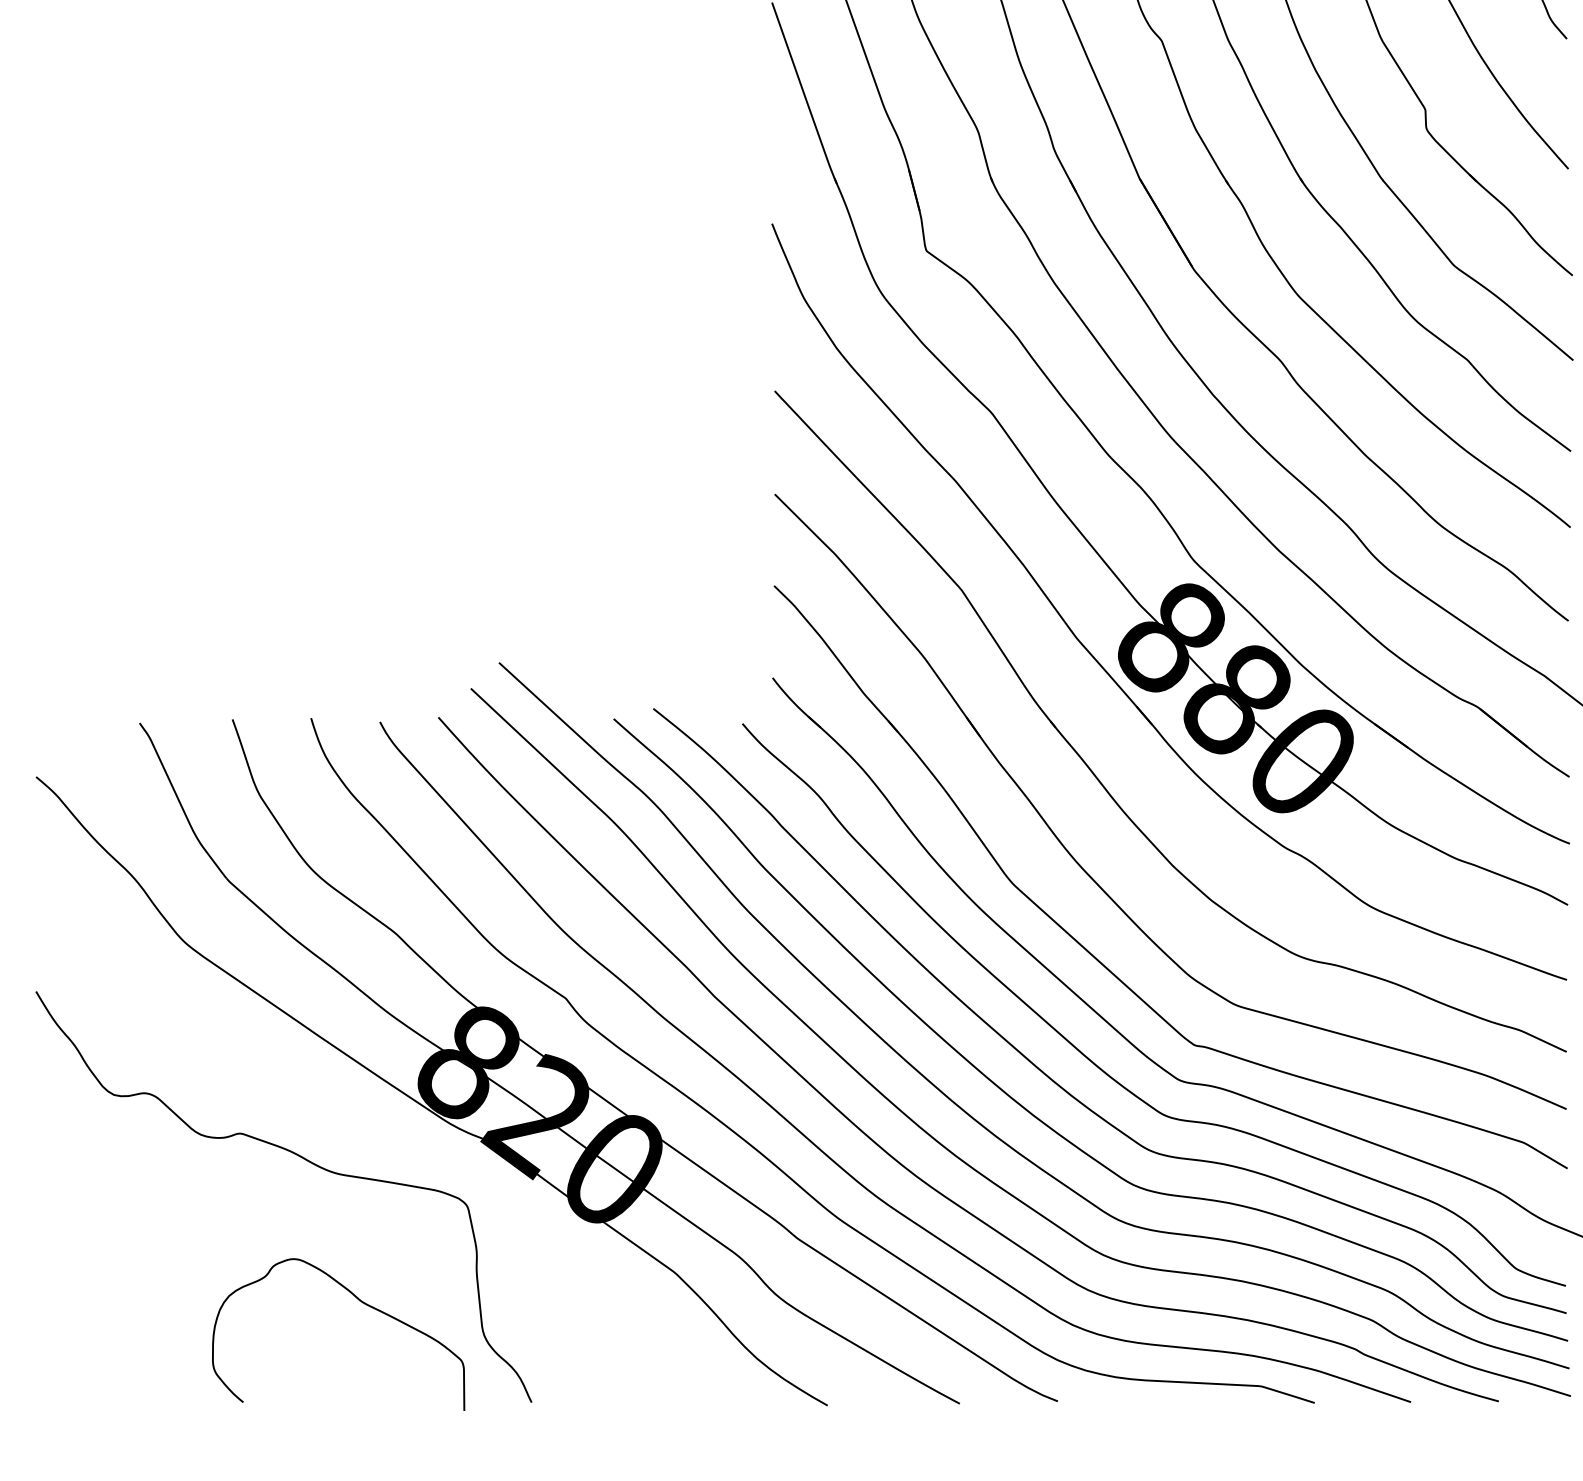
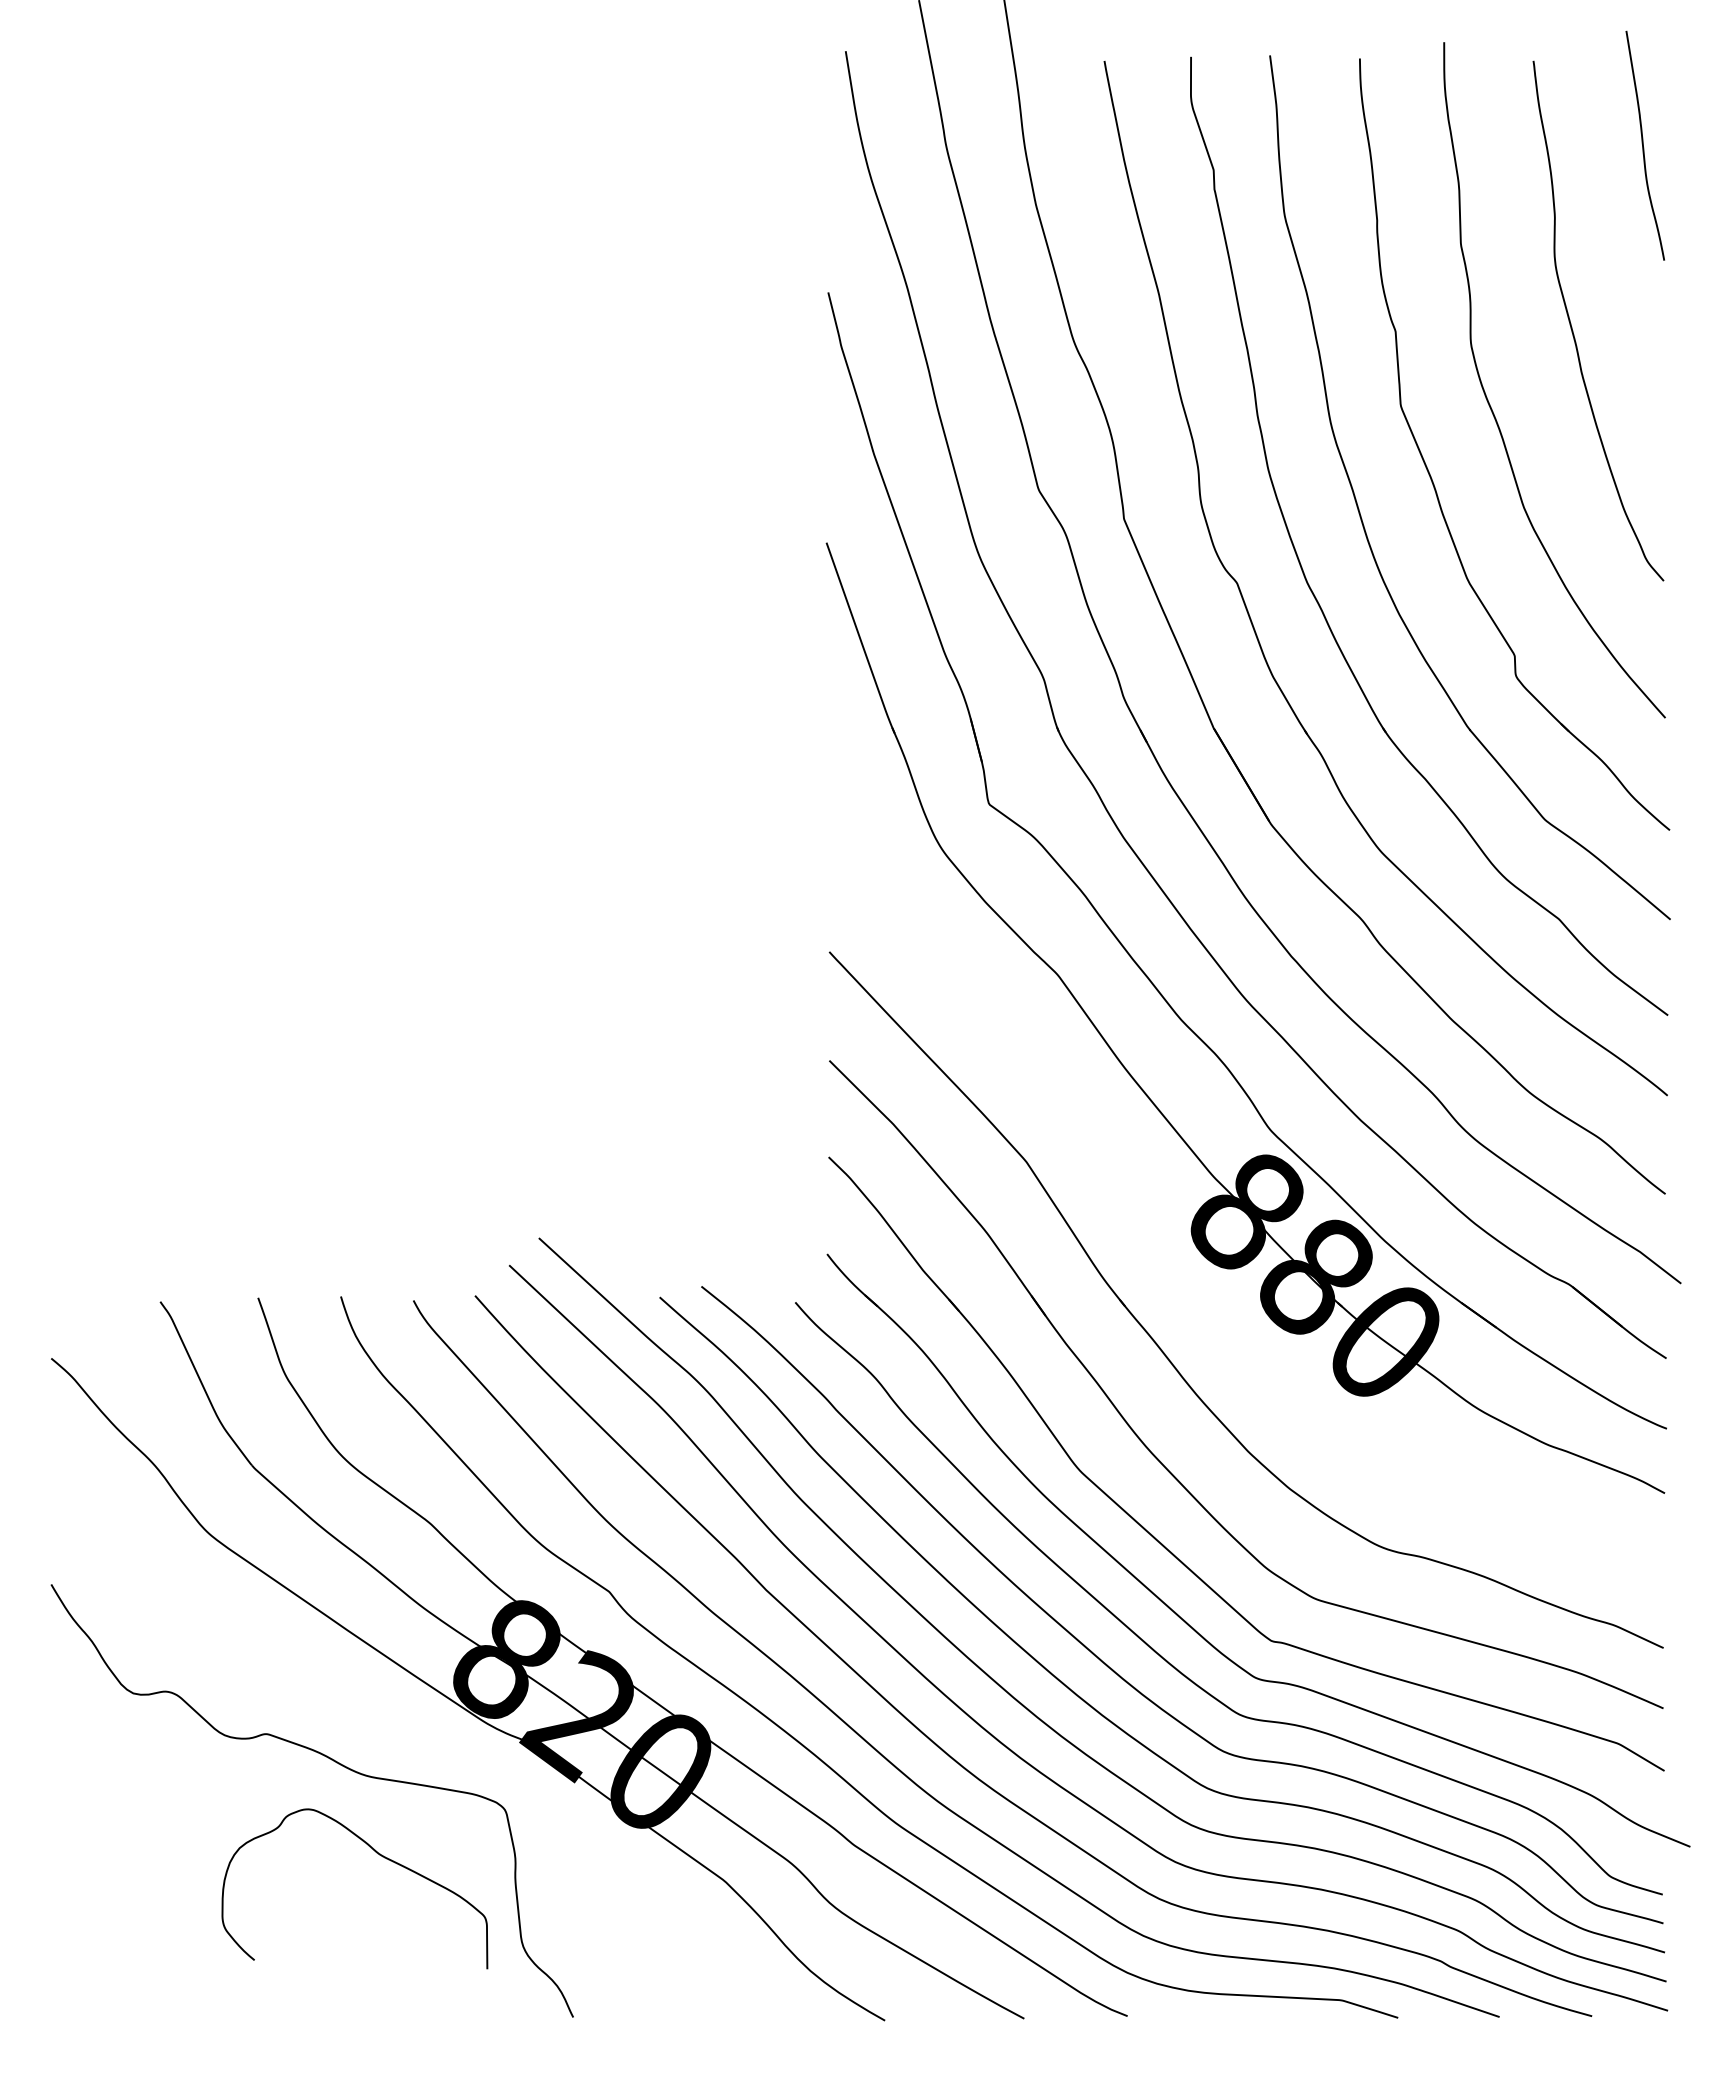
part: (1098, 661) -> (1170, 1236), removed
curve: (359, 1301) -> (376, 1853), moved

